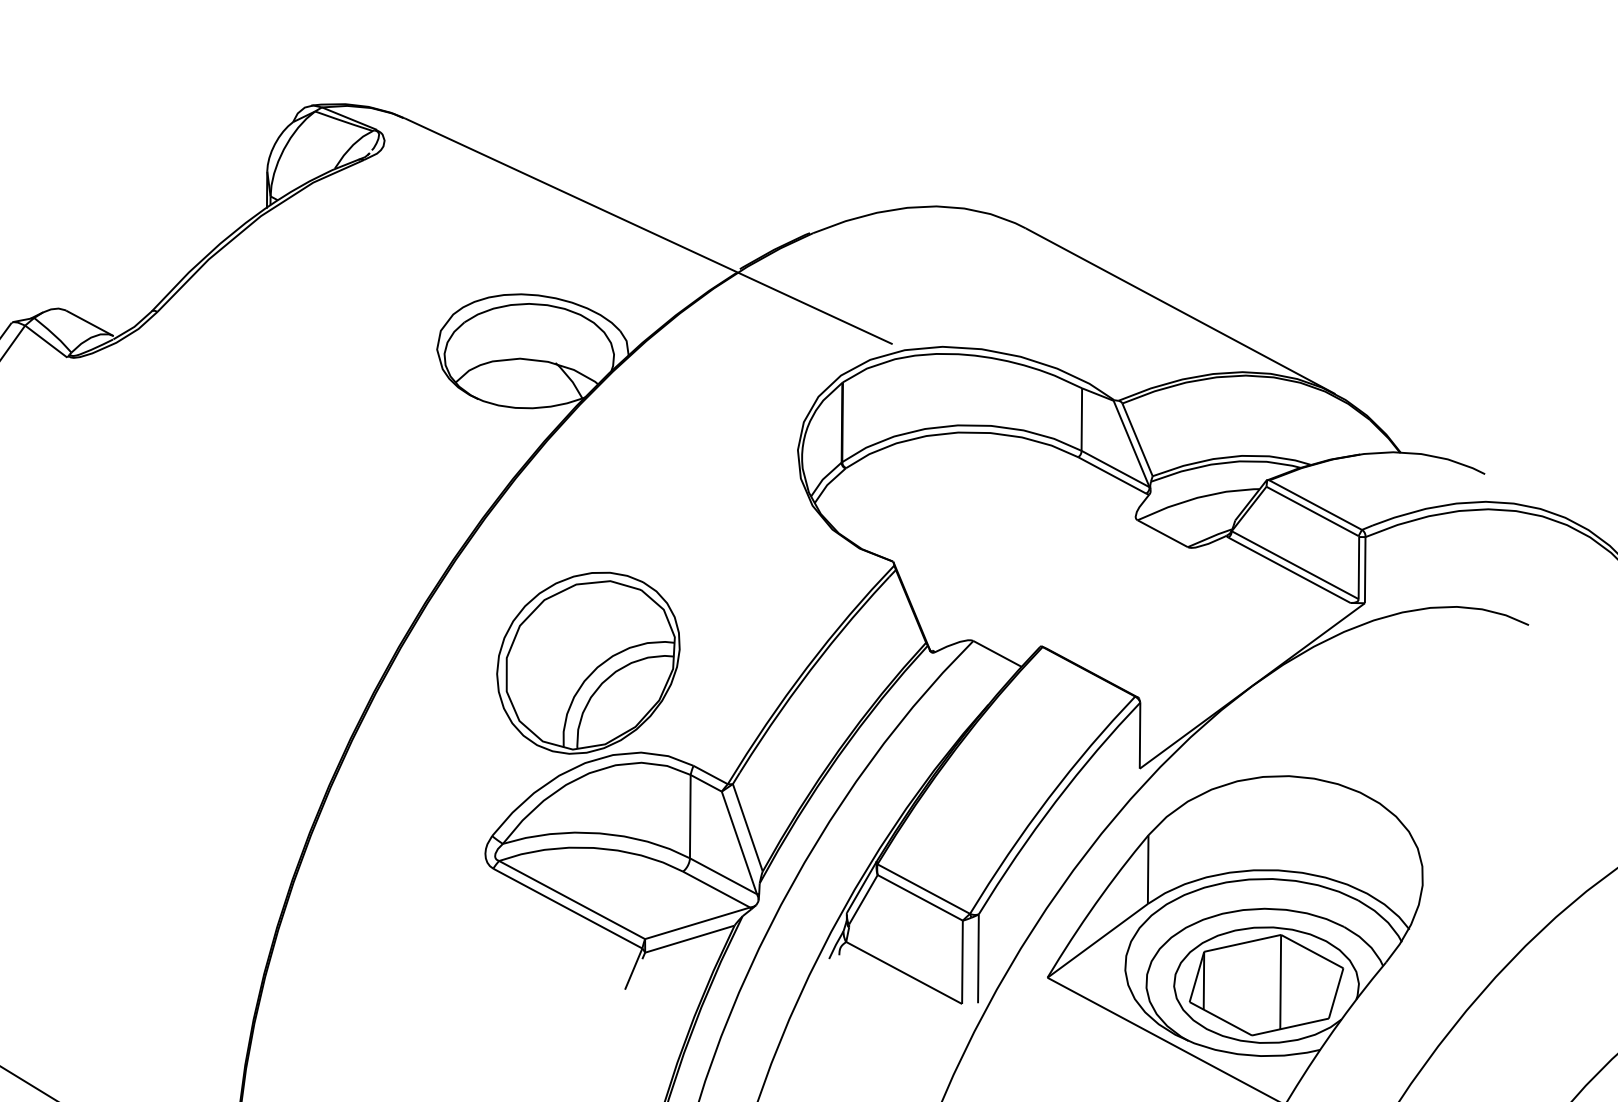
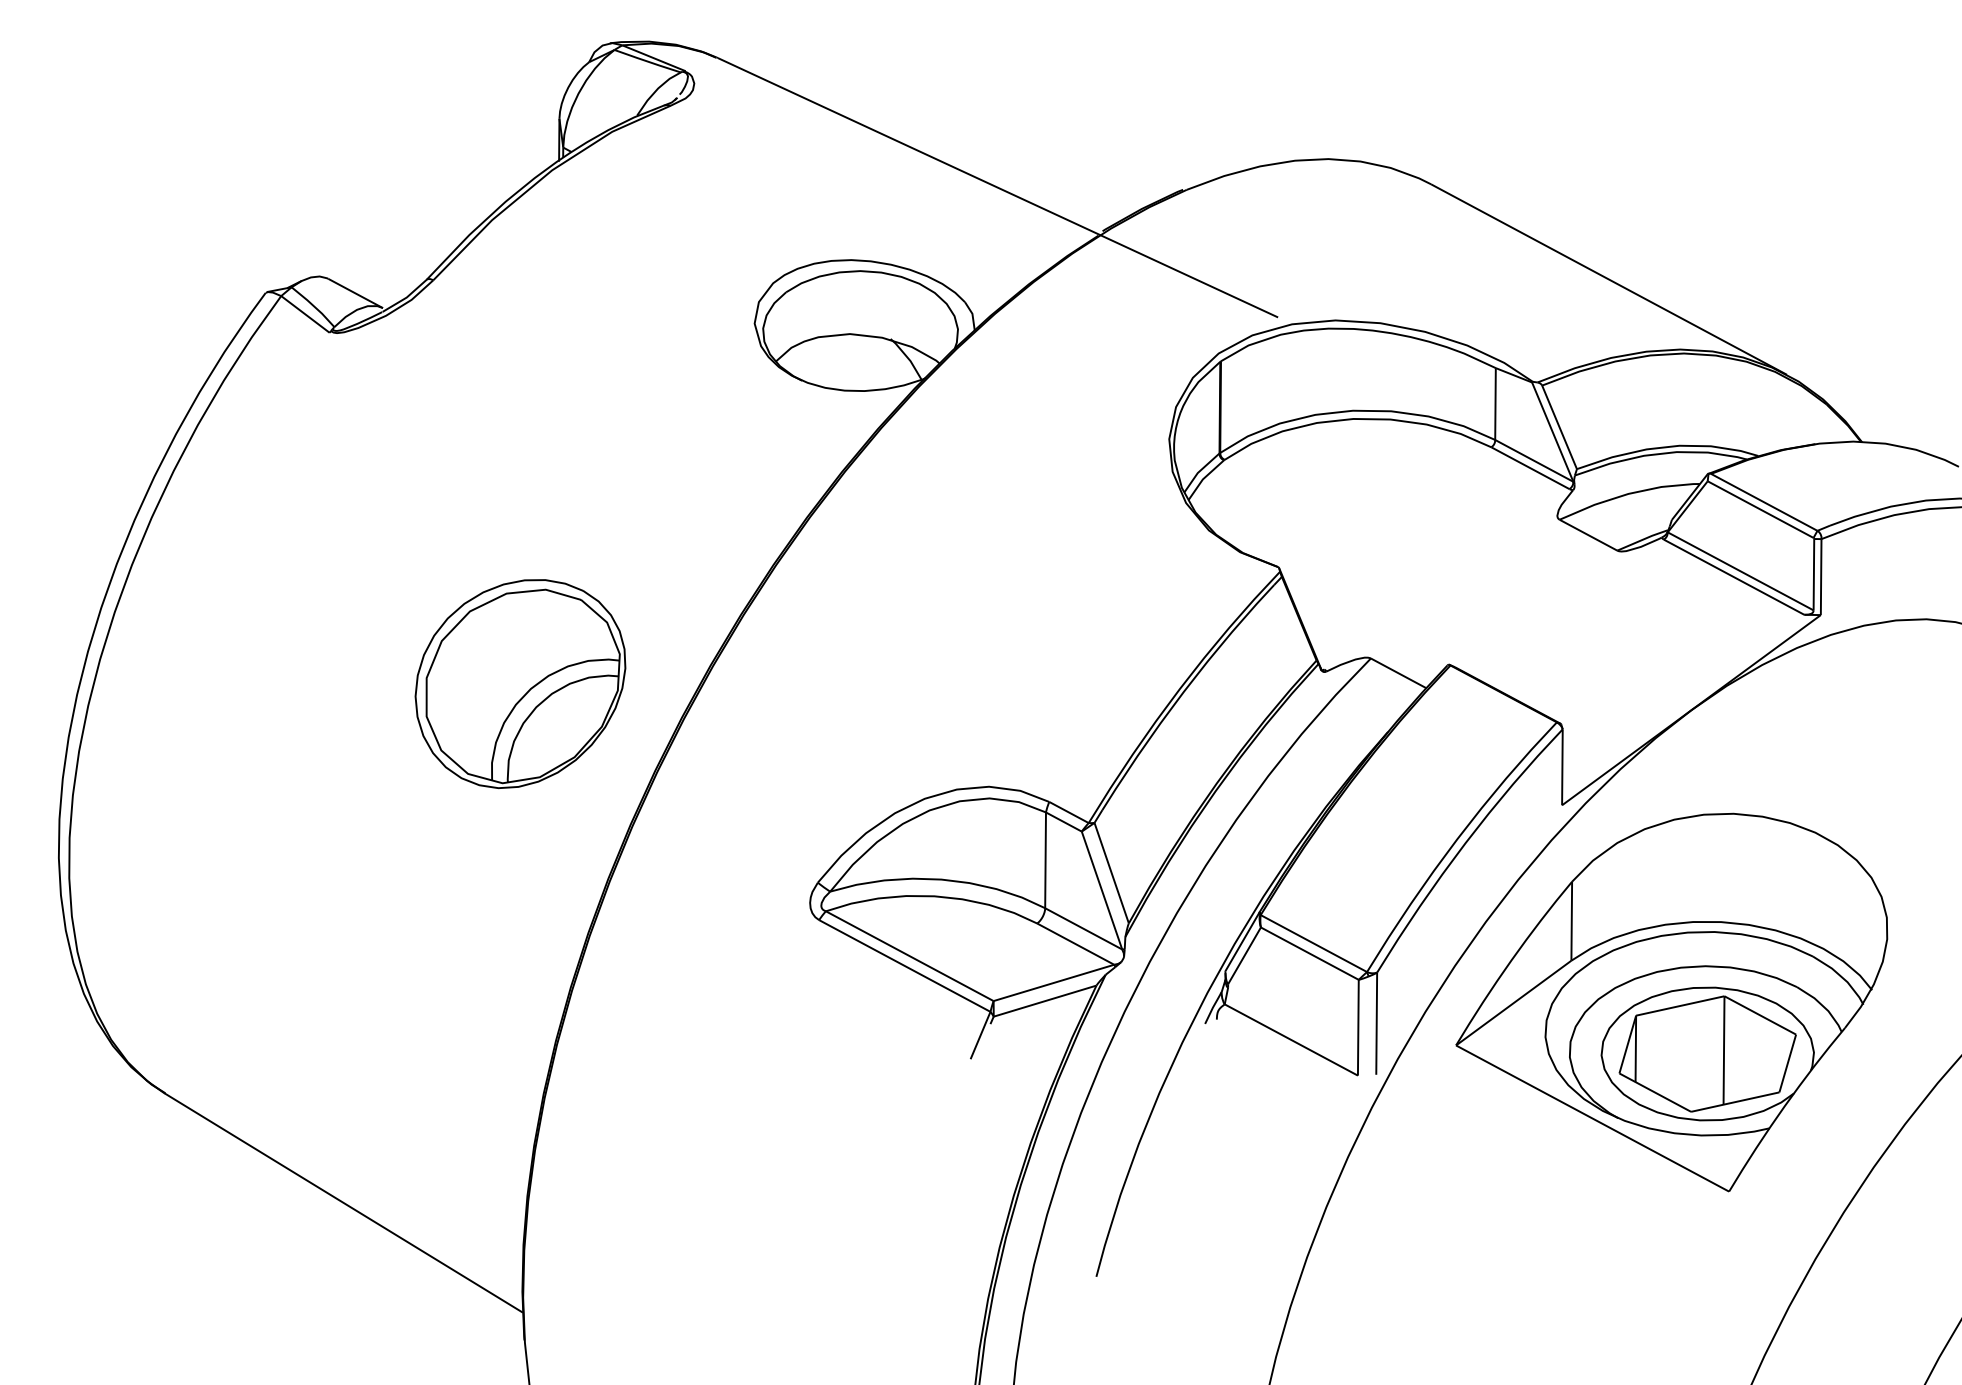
part: (588, 662) -> (520, 683), moved

